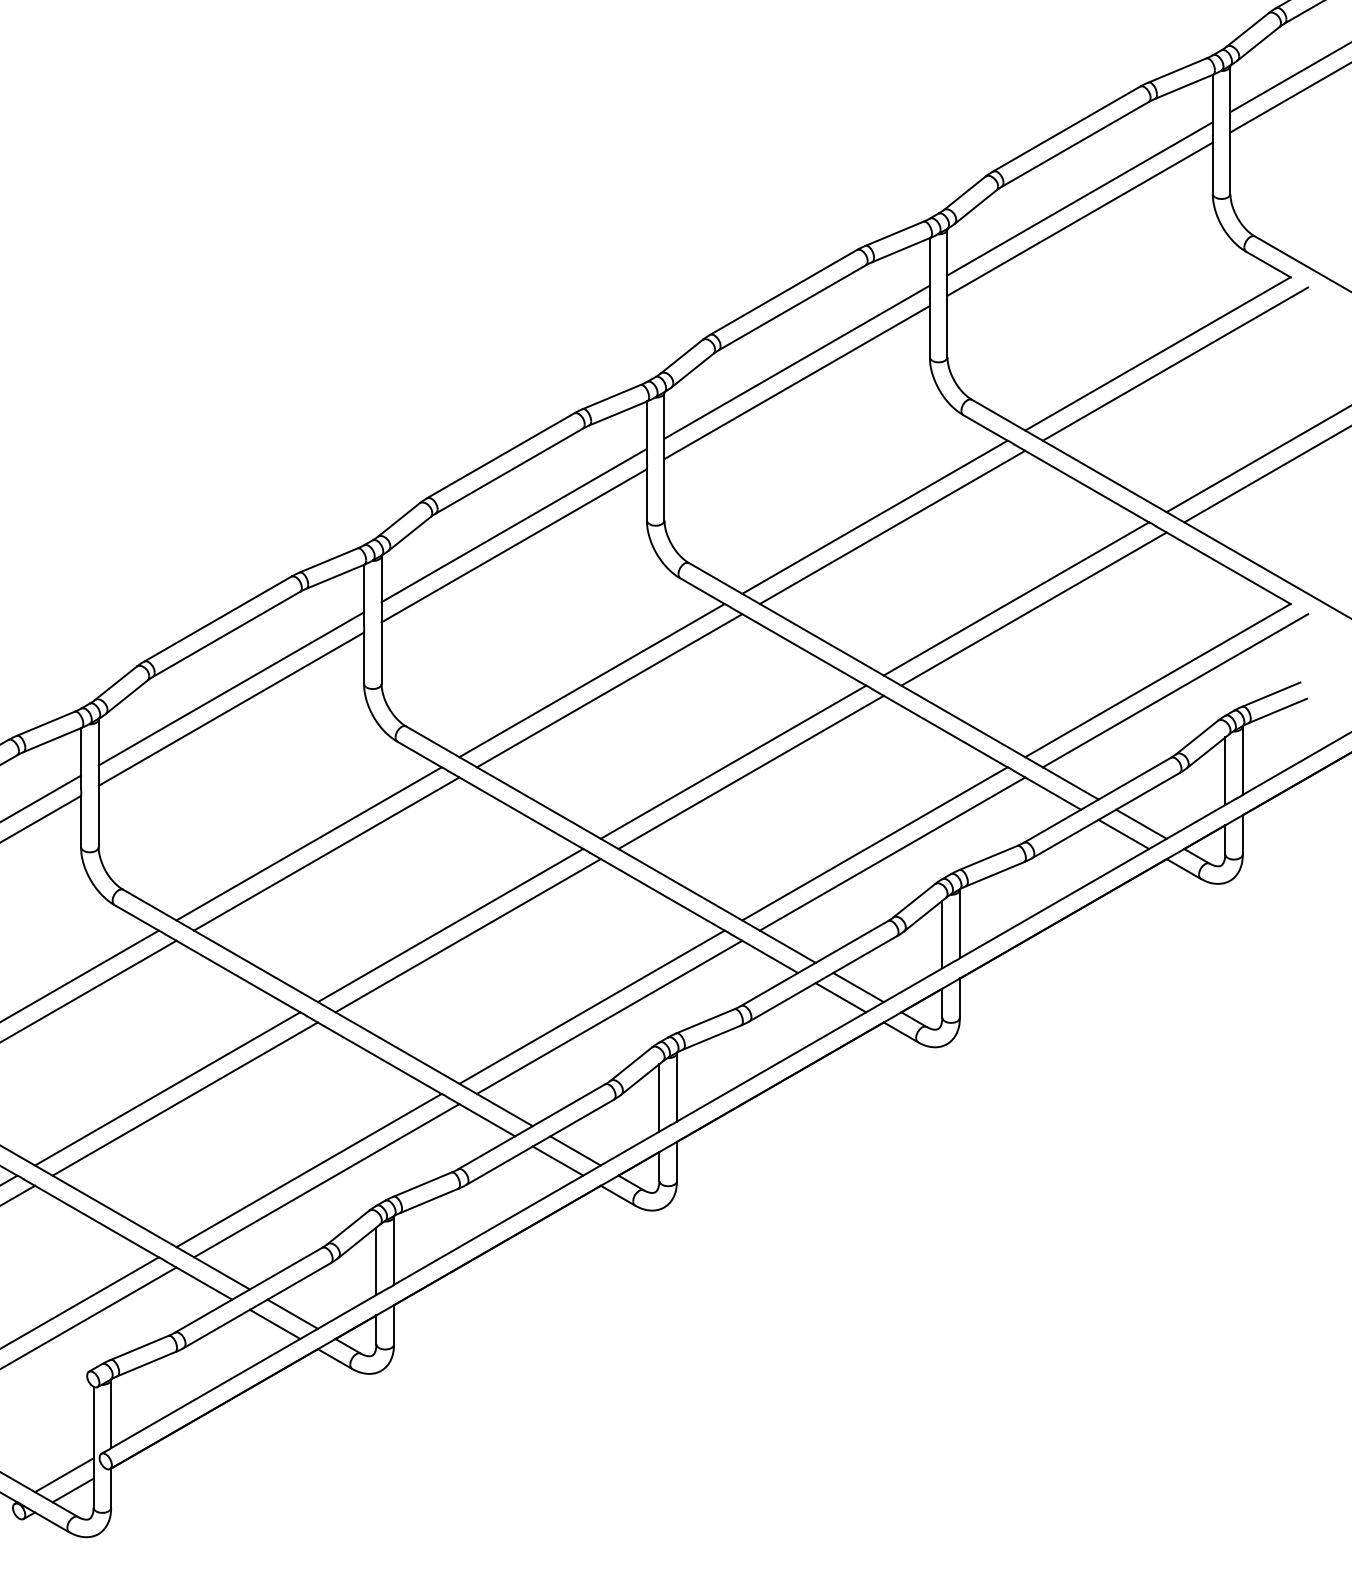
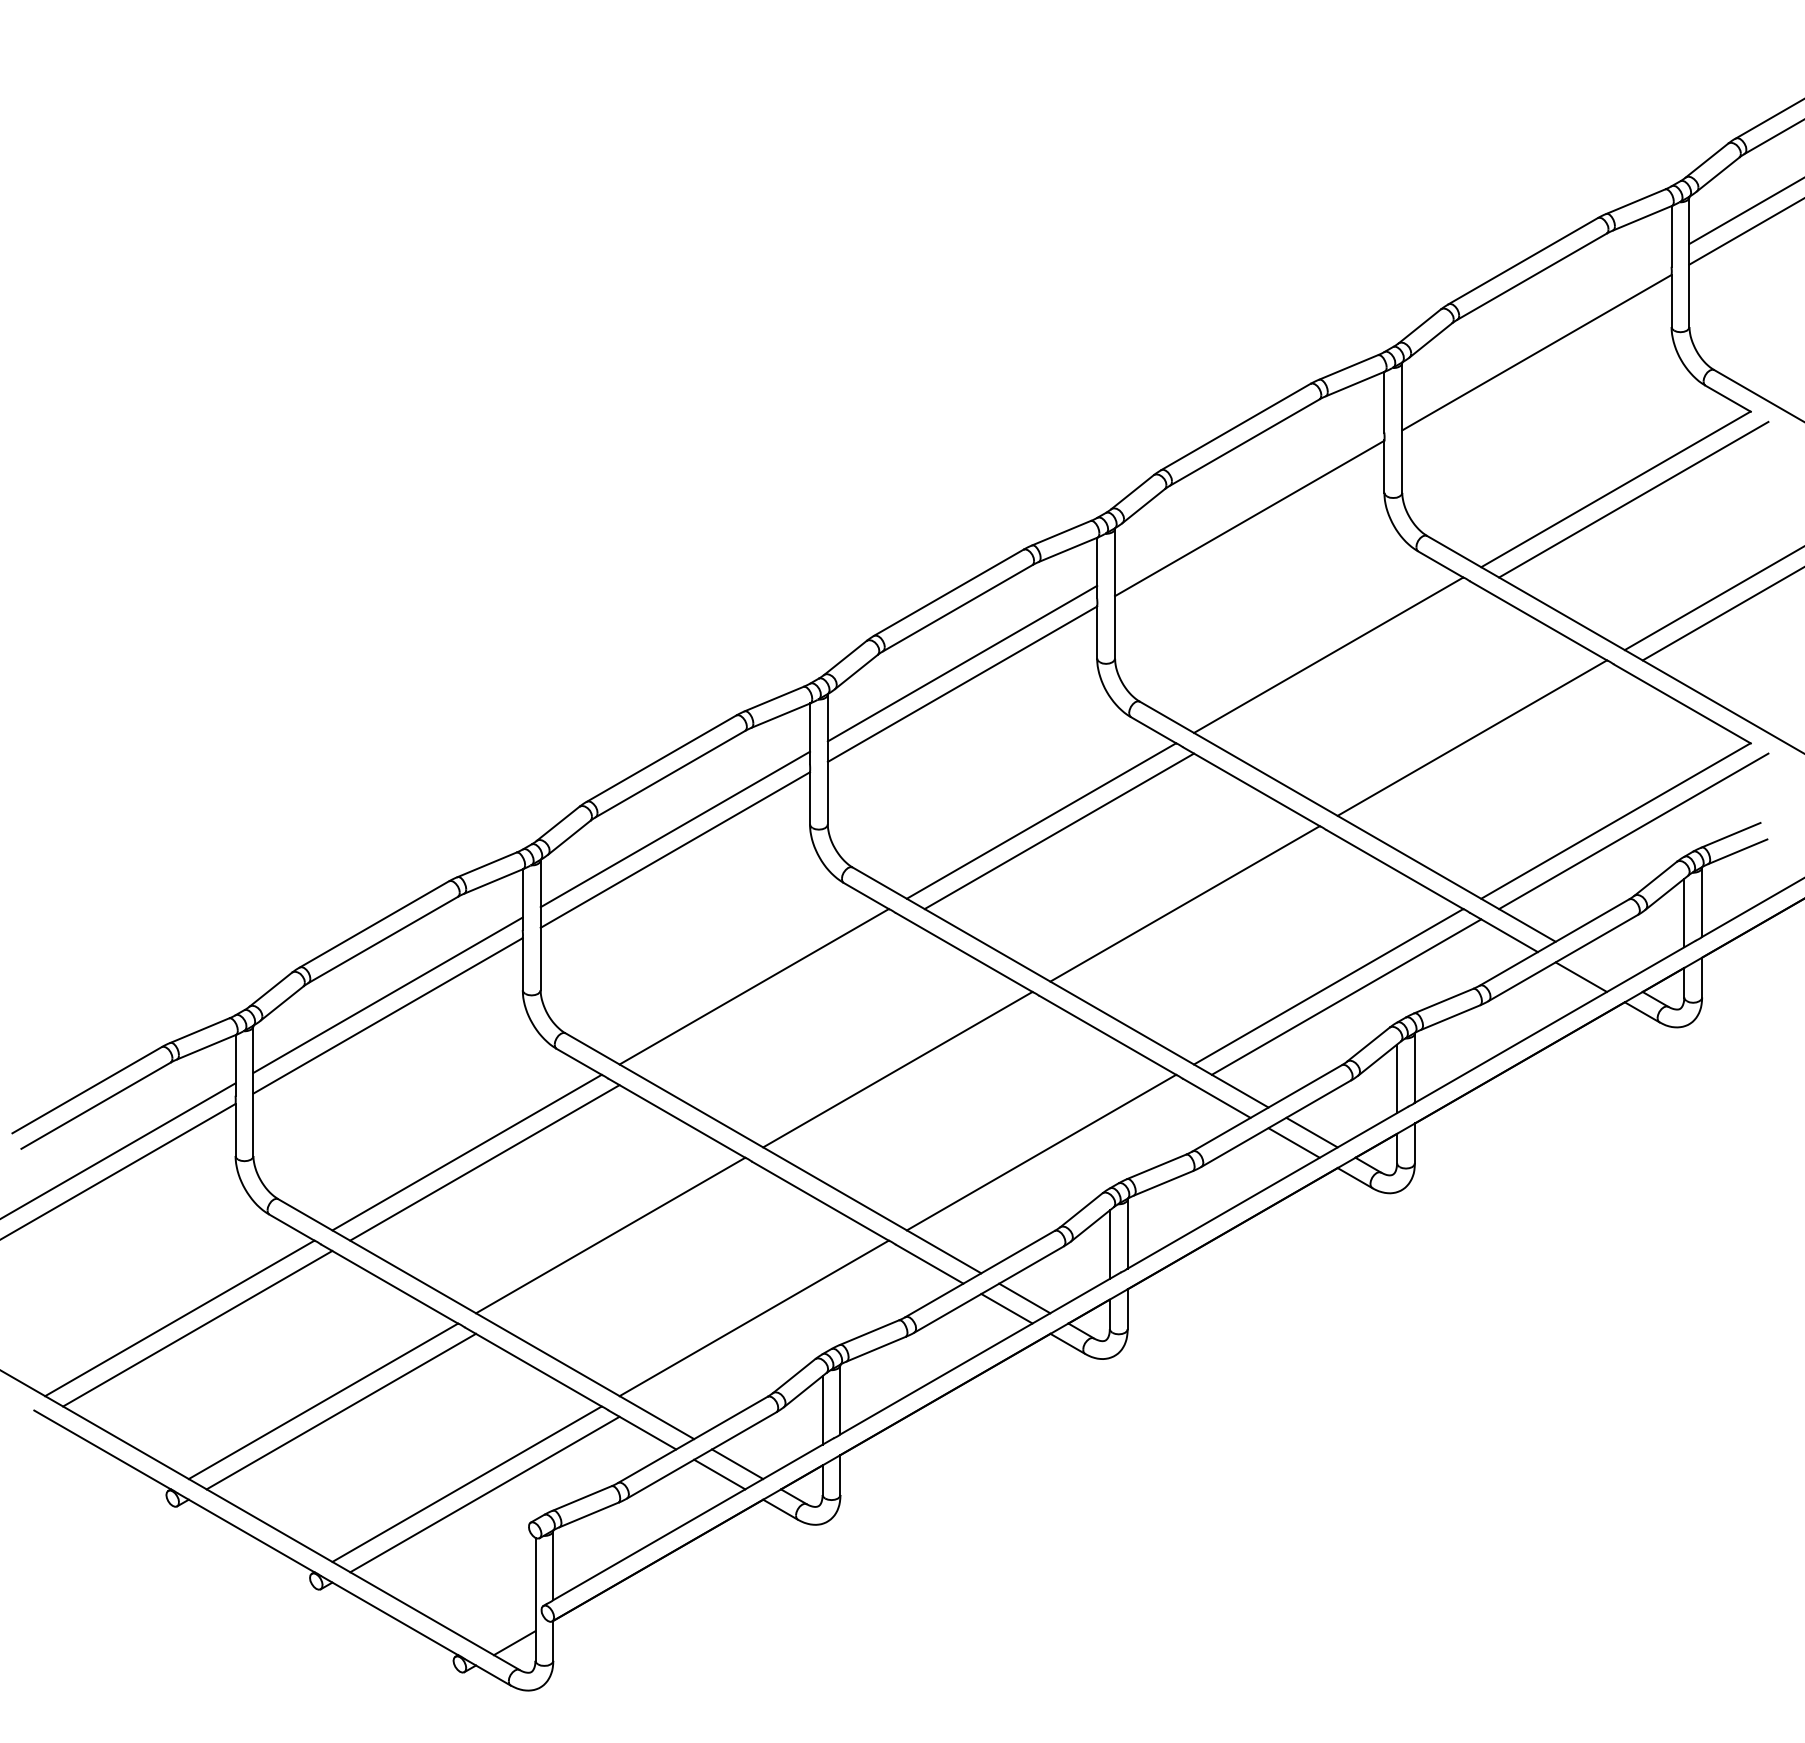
line: (1079, 198) -> (1536, 331), removed
line: (796, 361) -> (1249, 497), removed
line: (892, 527) -> (1346, 665), removed
line: (1033, 609) -> (1489, 748), removed
line: (750, 771) -> (1202, 913), removed
line: (1140, 823) -> (1598, 966), removed
line: (326, 853) -> (771, 996), removed
line: (467, 935) -> (915, 1079), removed
line: (609, 1016) -> (1059, 1162), removed
line: (185, 1098) -> (628, 1245), removed
line: (326, 1180) -> (771, 1328), removed
line: (64, 1475) -> (505, 1627), removed

